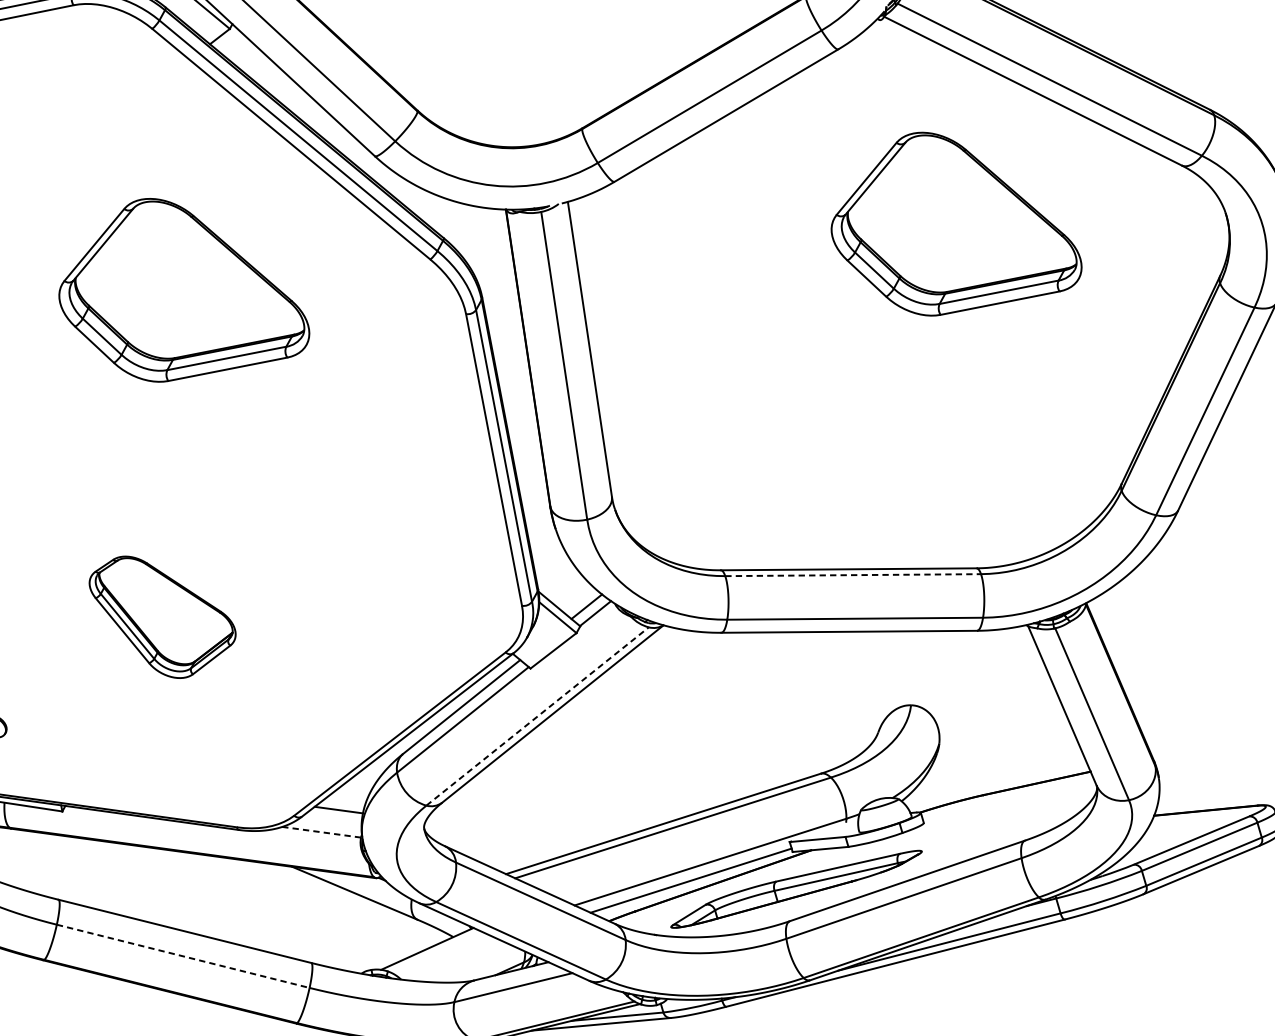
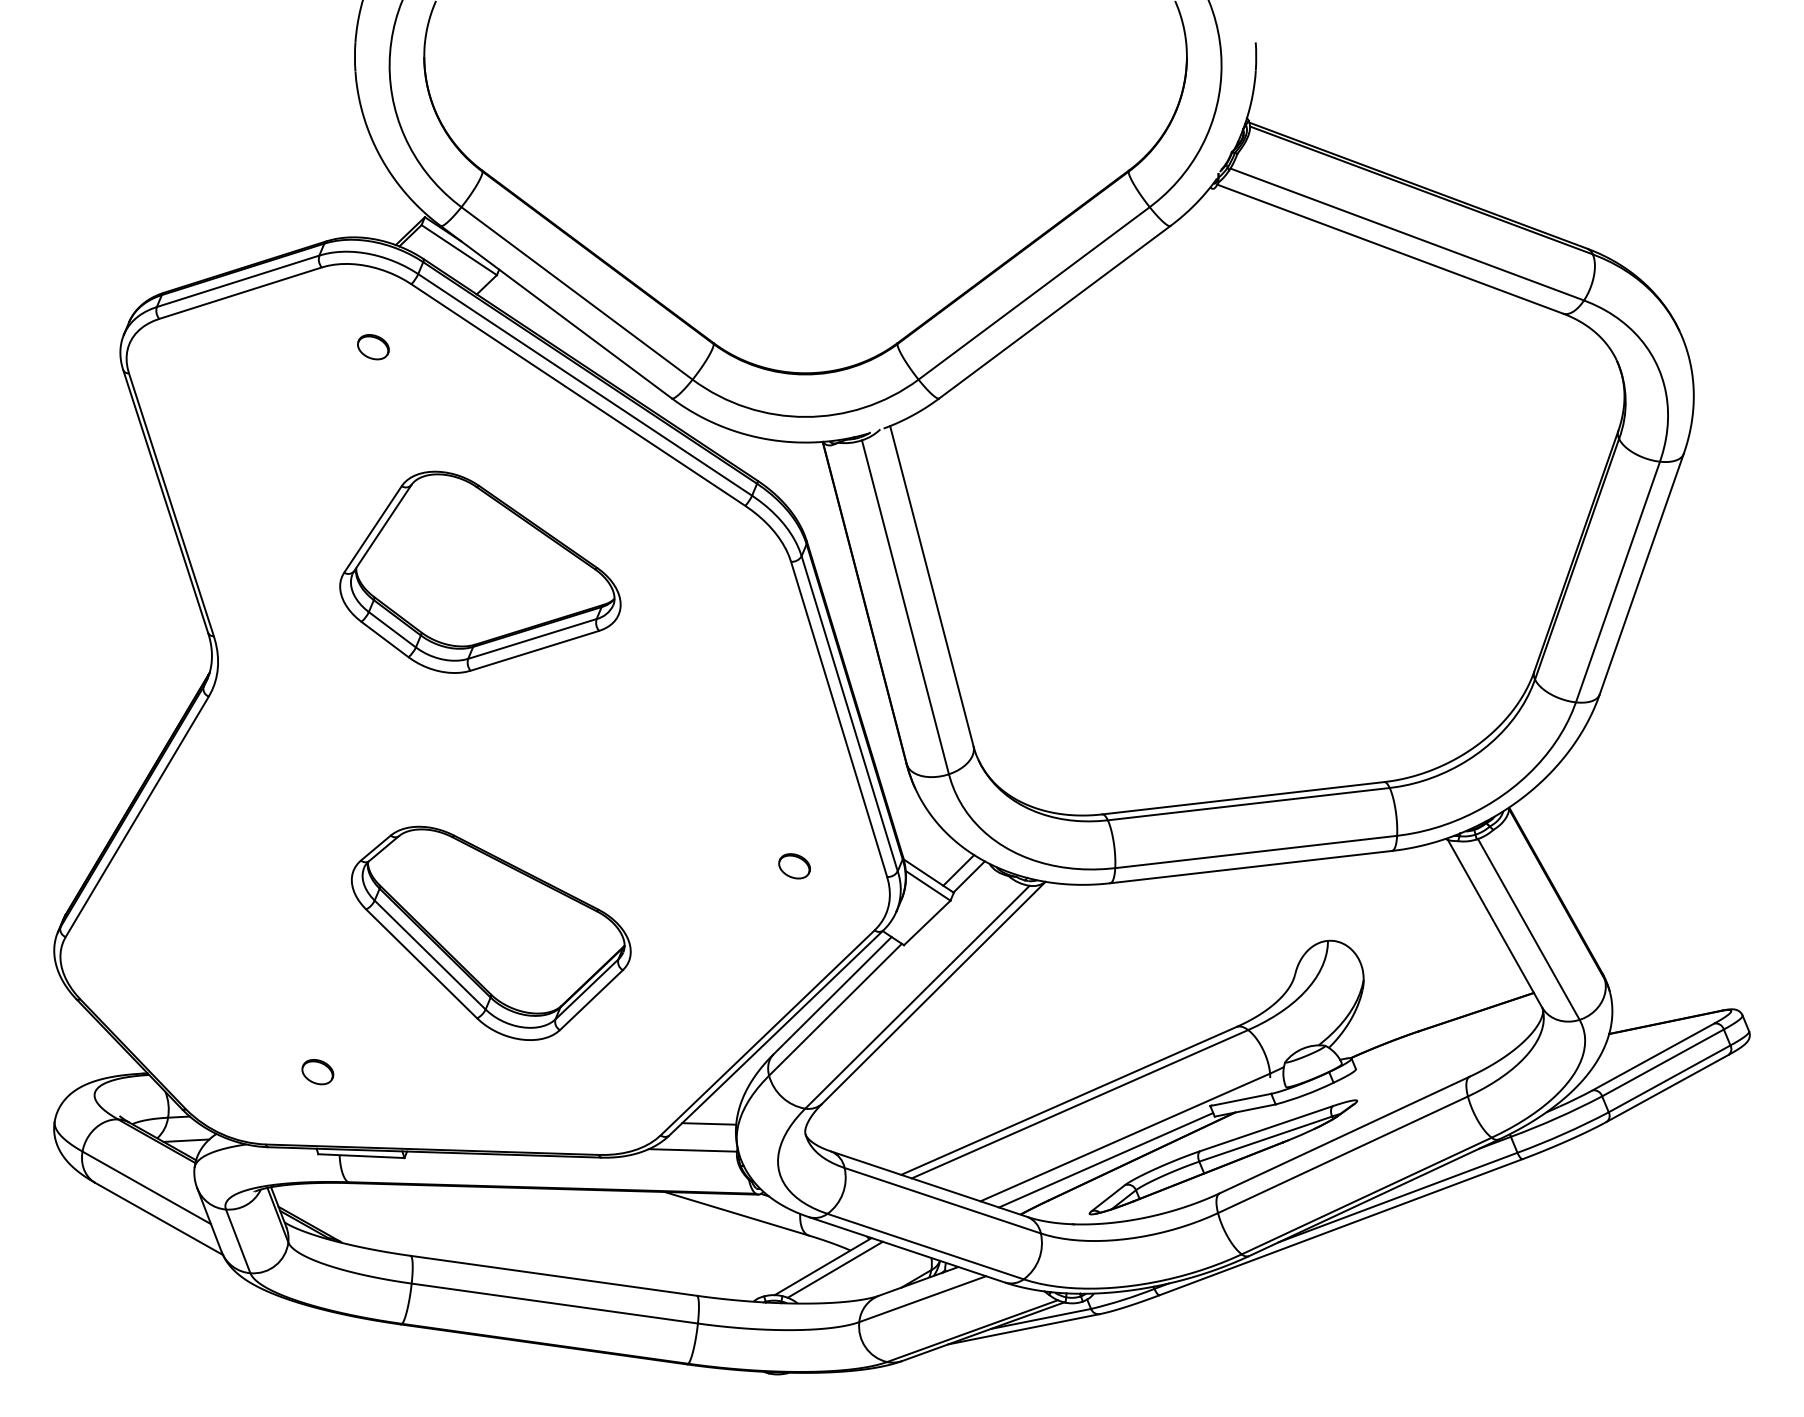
part: (112, 81) -> (373, 347), added
part: (959, 226) -> (1324, 407), removed
line: (852, 575) -> (1248, 804), dashed -> solid
part: (439, 587) -> (794, 866), added
part: (161, 617) -> (490, 932), size x1.67
line: (537, 715) -> (917, 996), dashed -> solid
line: (322, 832) -> (693, 1150), dashed -> solid
line: (437, 952) -> (834, 1269), added
line: (182, 956) -> (554, 1303), dashed -> solid

